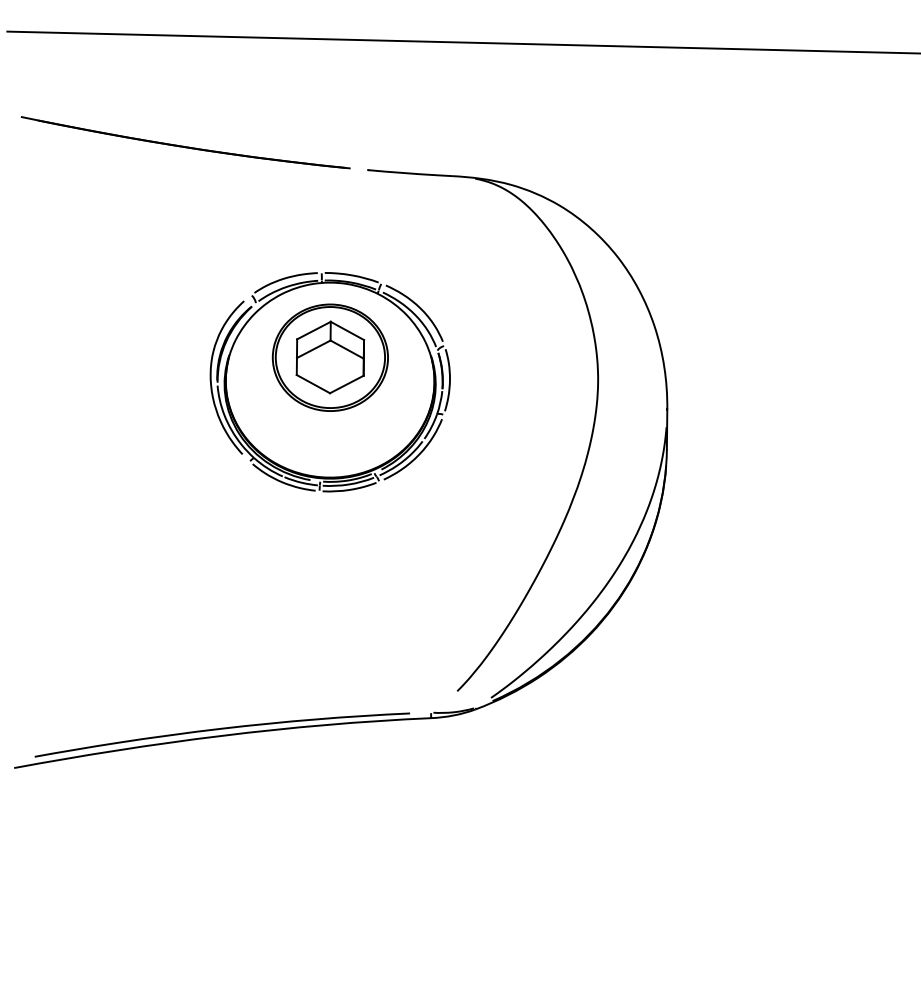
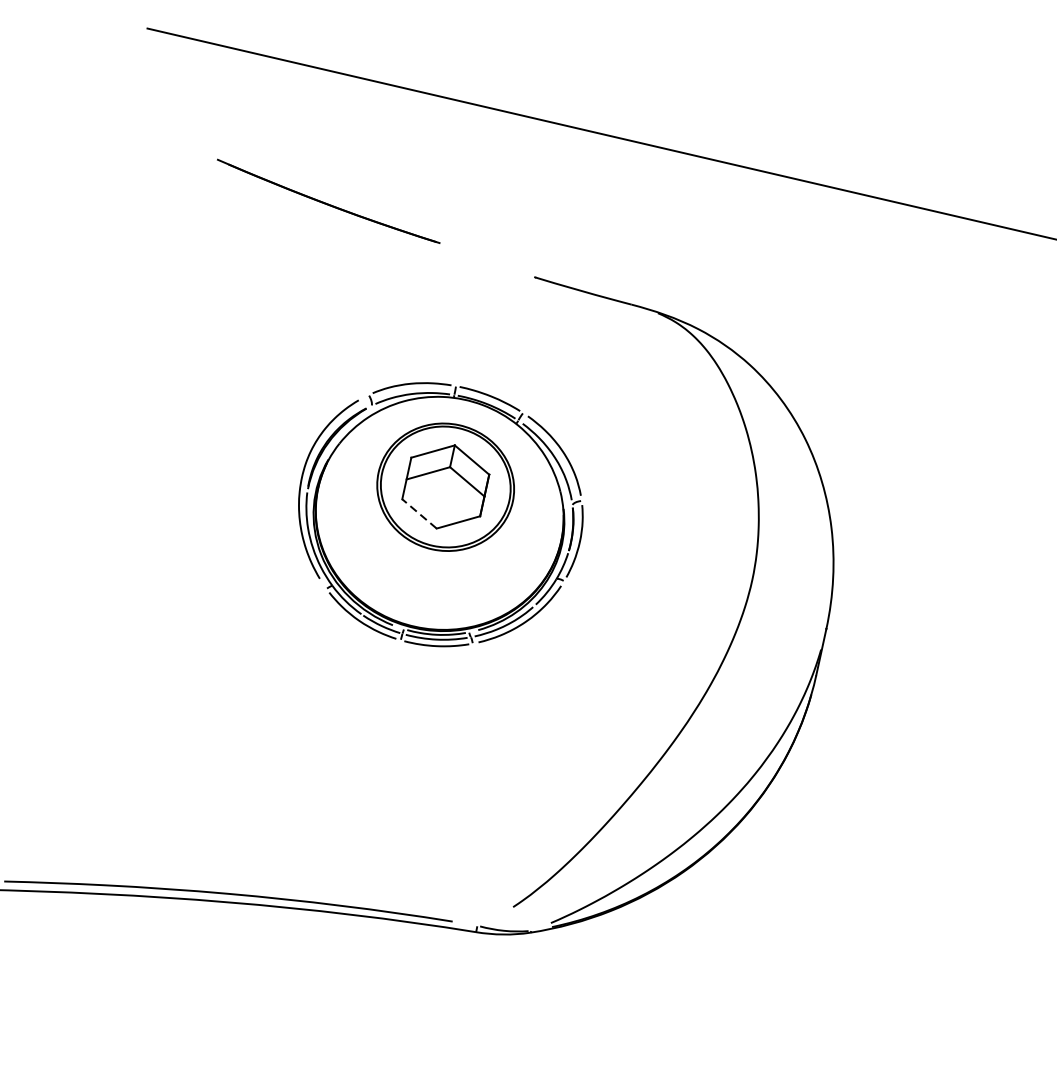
part: (185, 142) -> (328, 200), size x0.6
line: (313, 384) -> (419, 514), solid -> dashed

